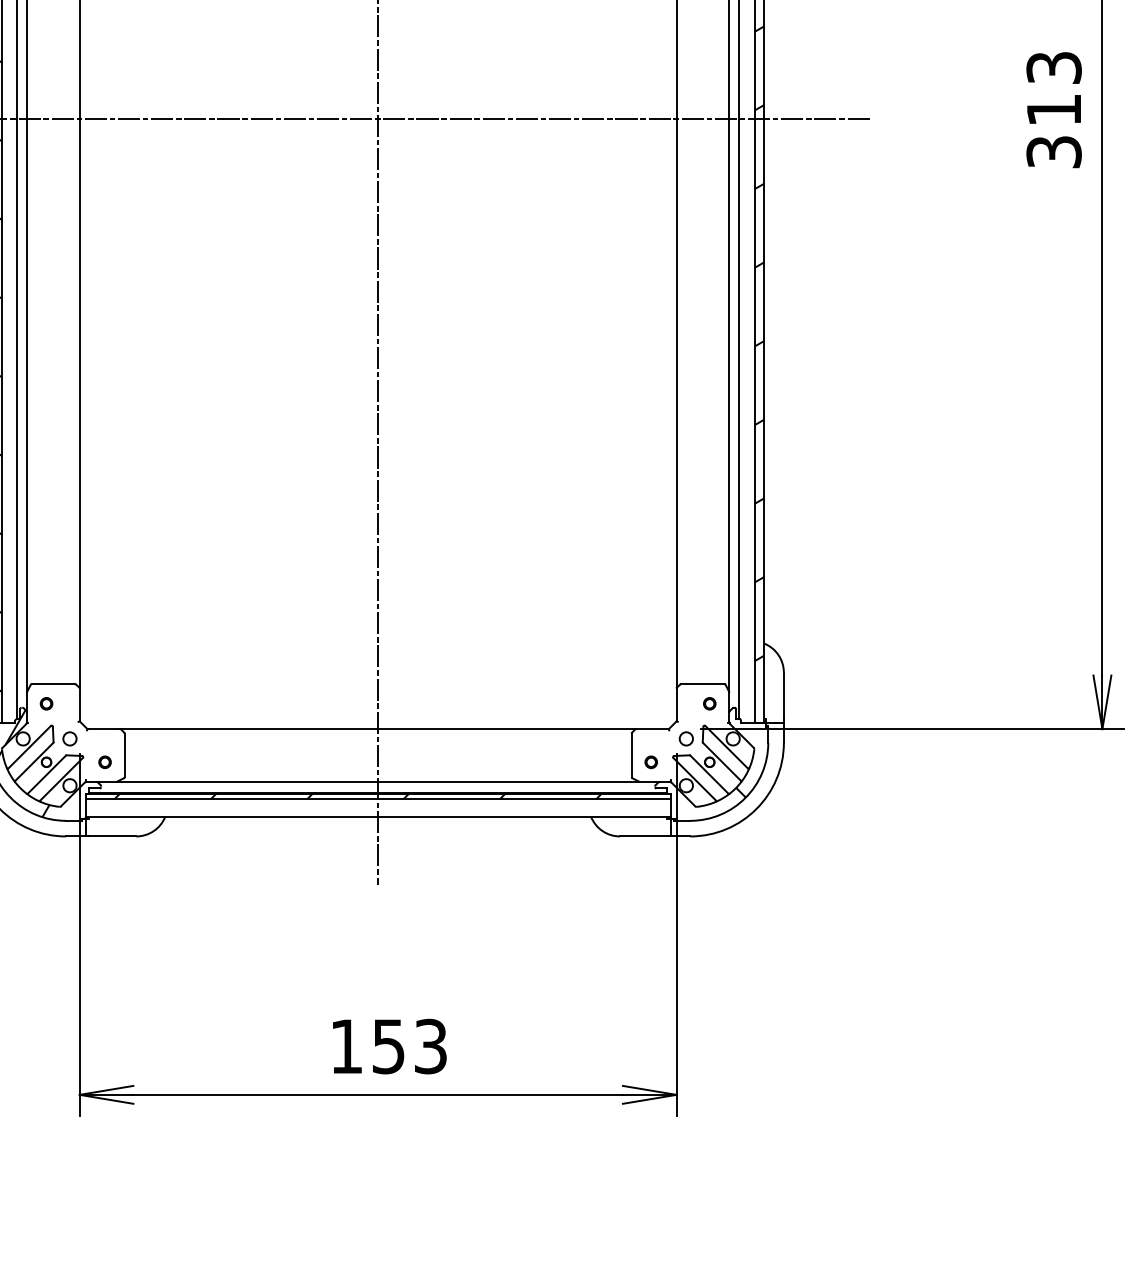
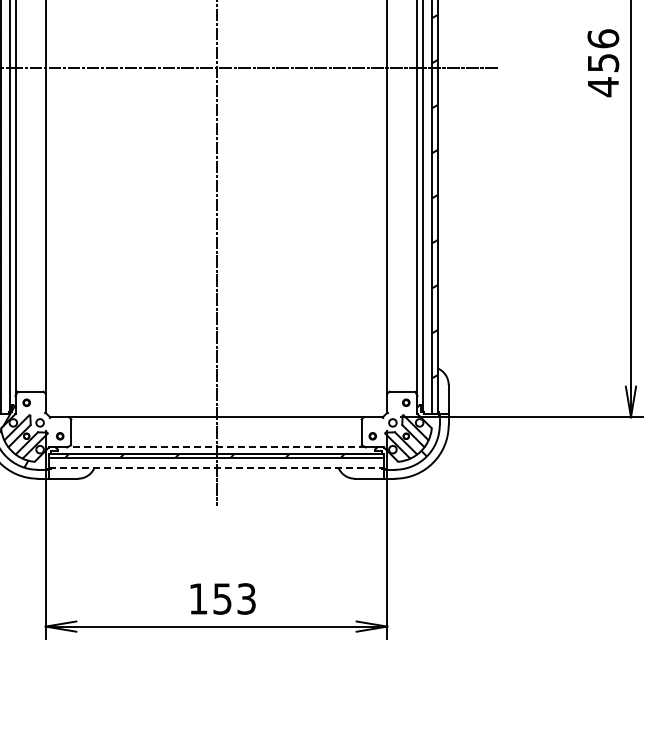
text: (1054, 110) -> (603, 63), 313 -> 456
line: (378, 781) -> (216, 447), solid -> dashed
line: (379, 816) -> (217, 467), solid -> dashed

